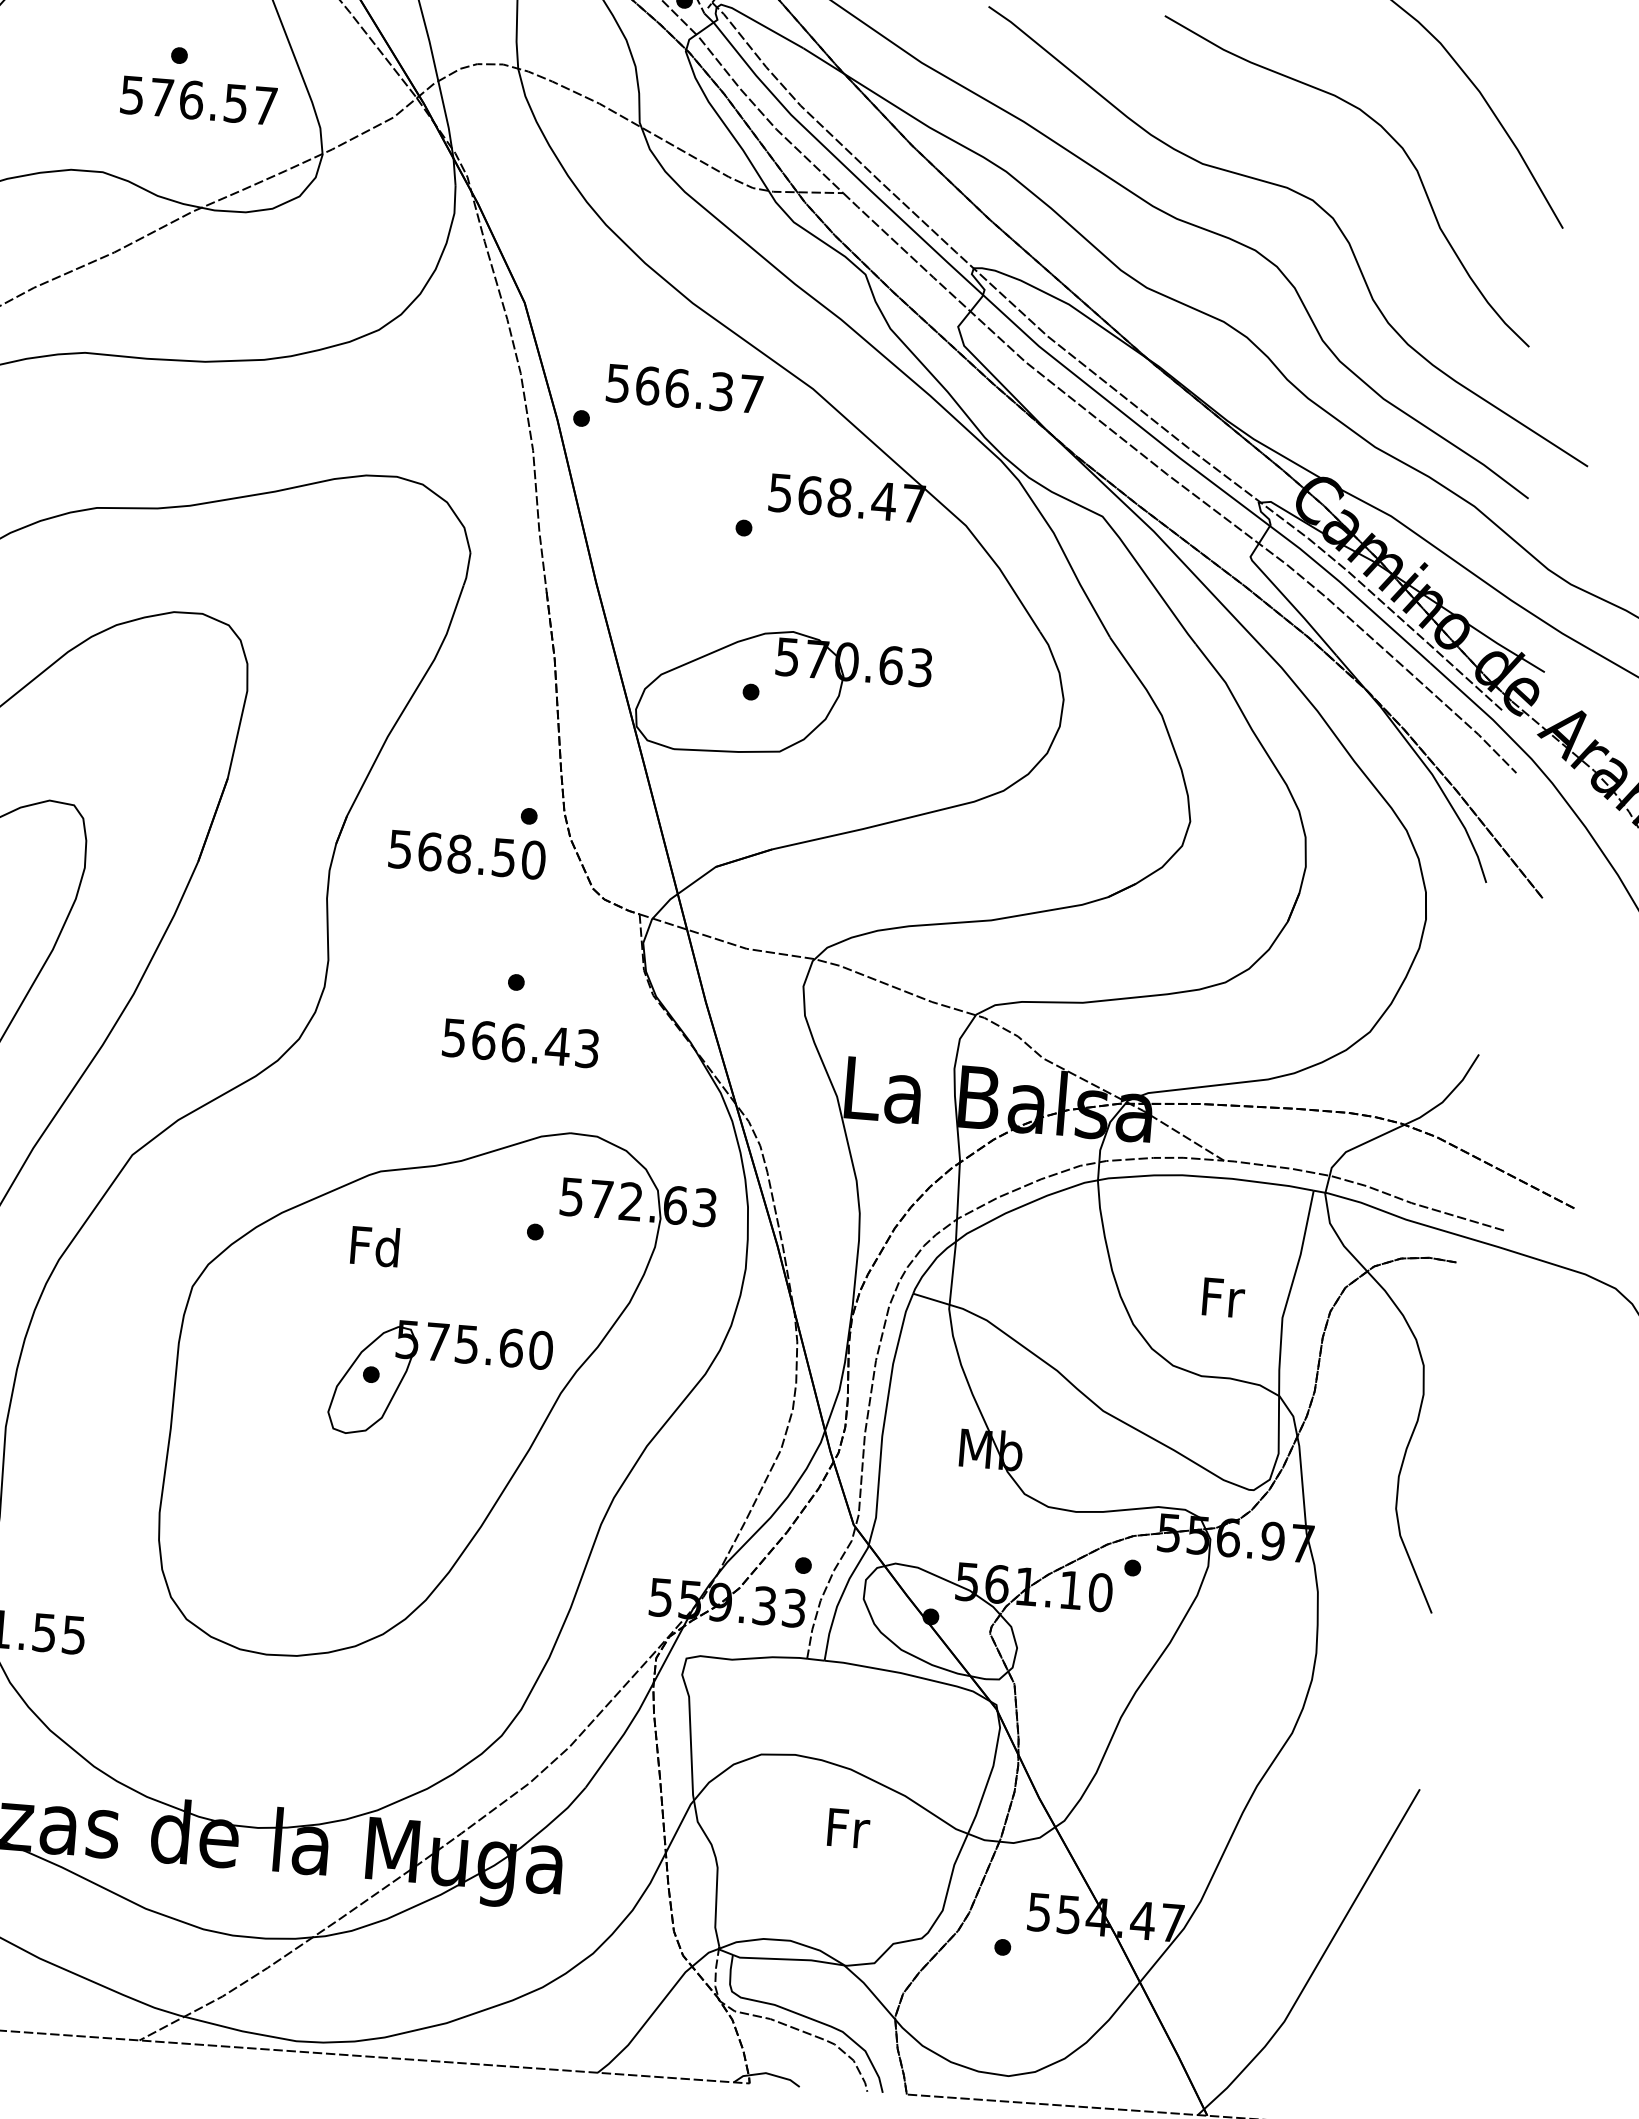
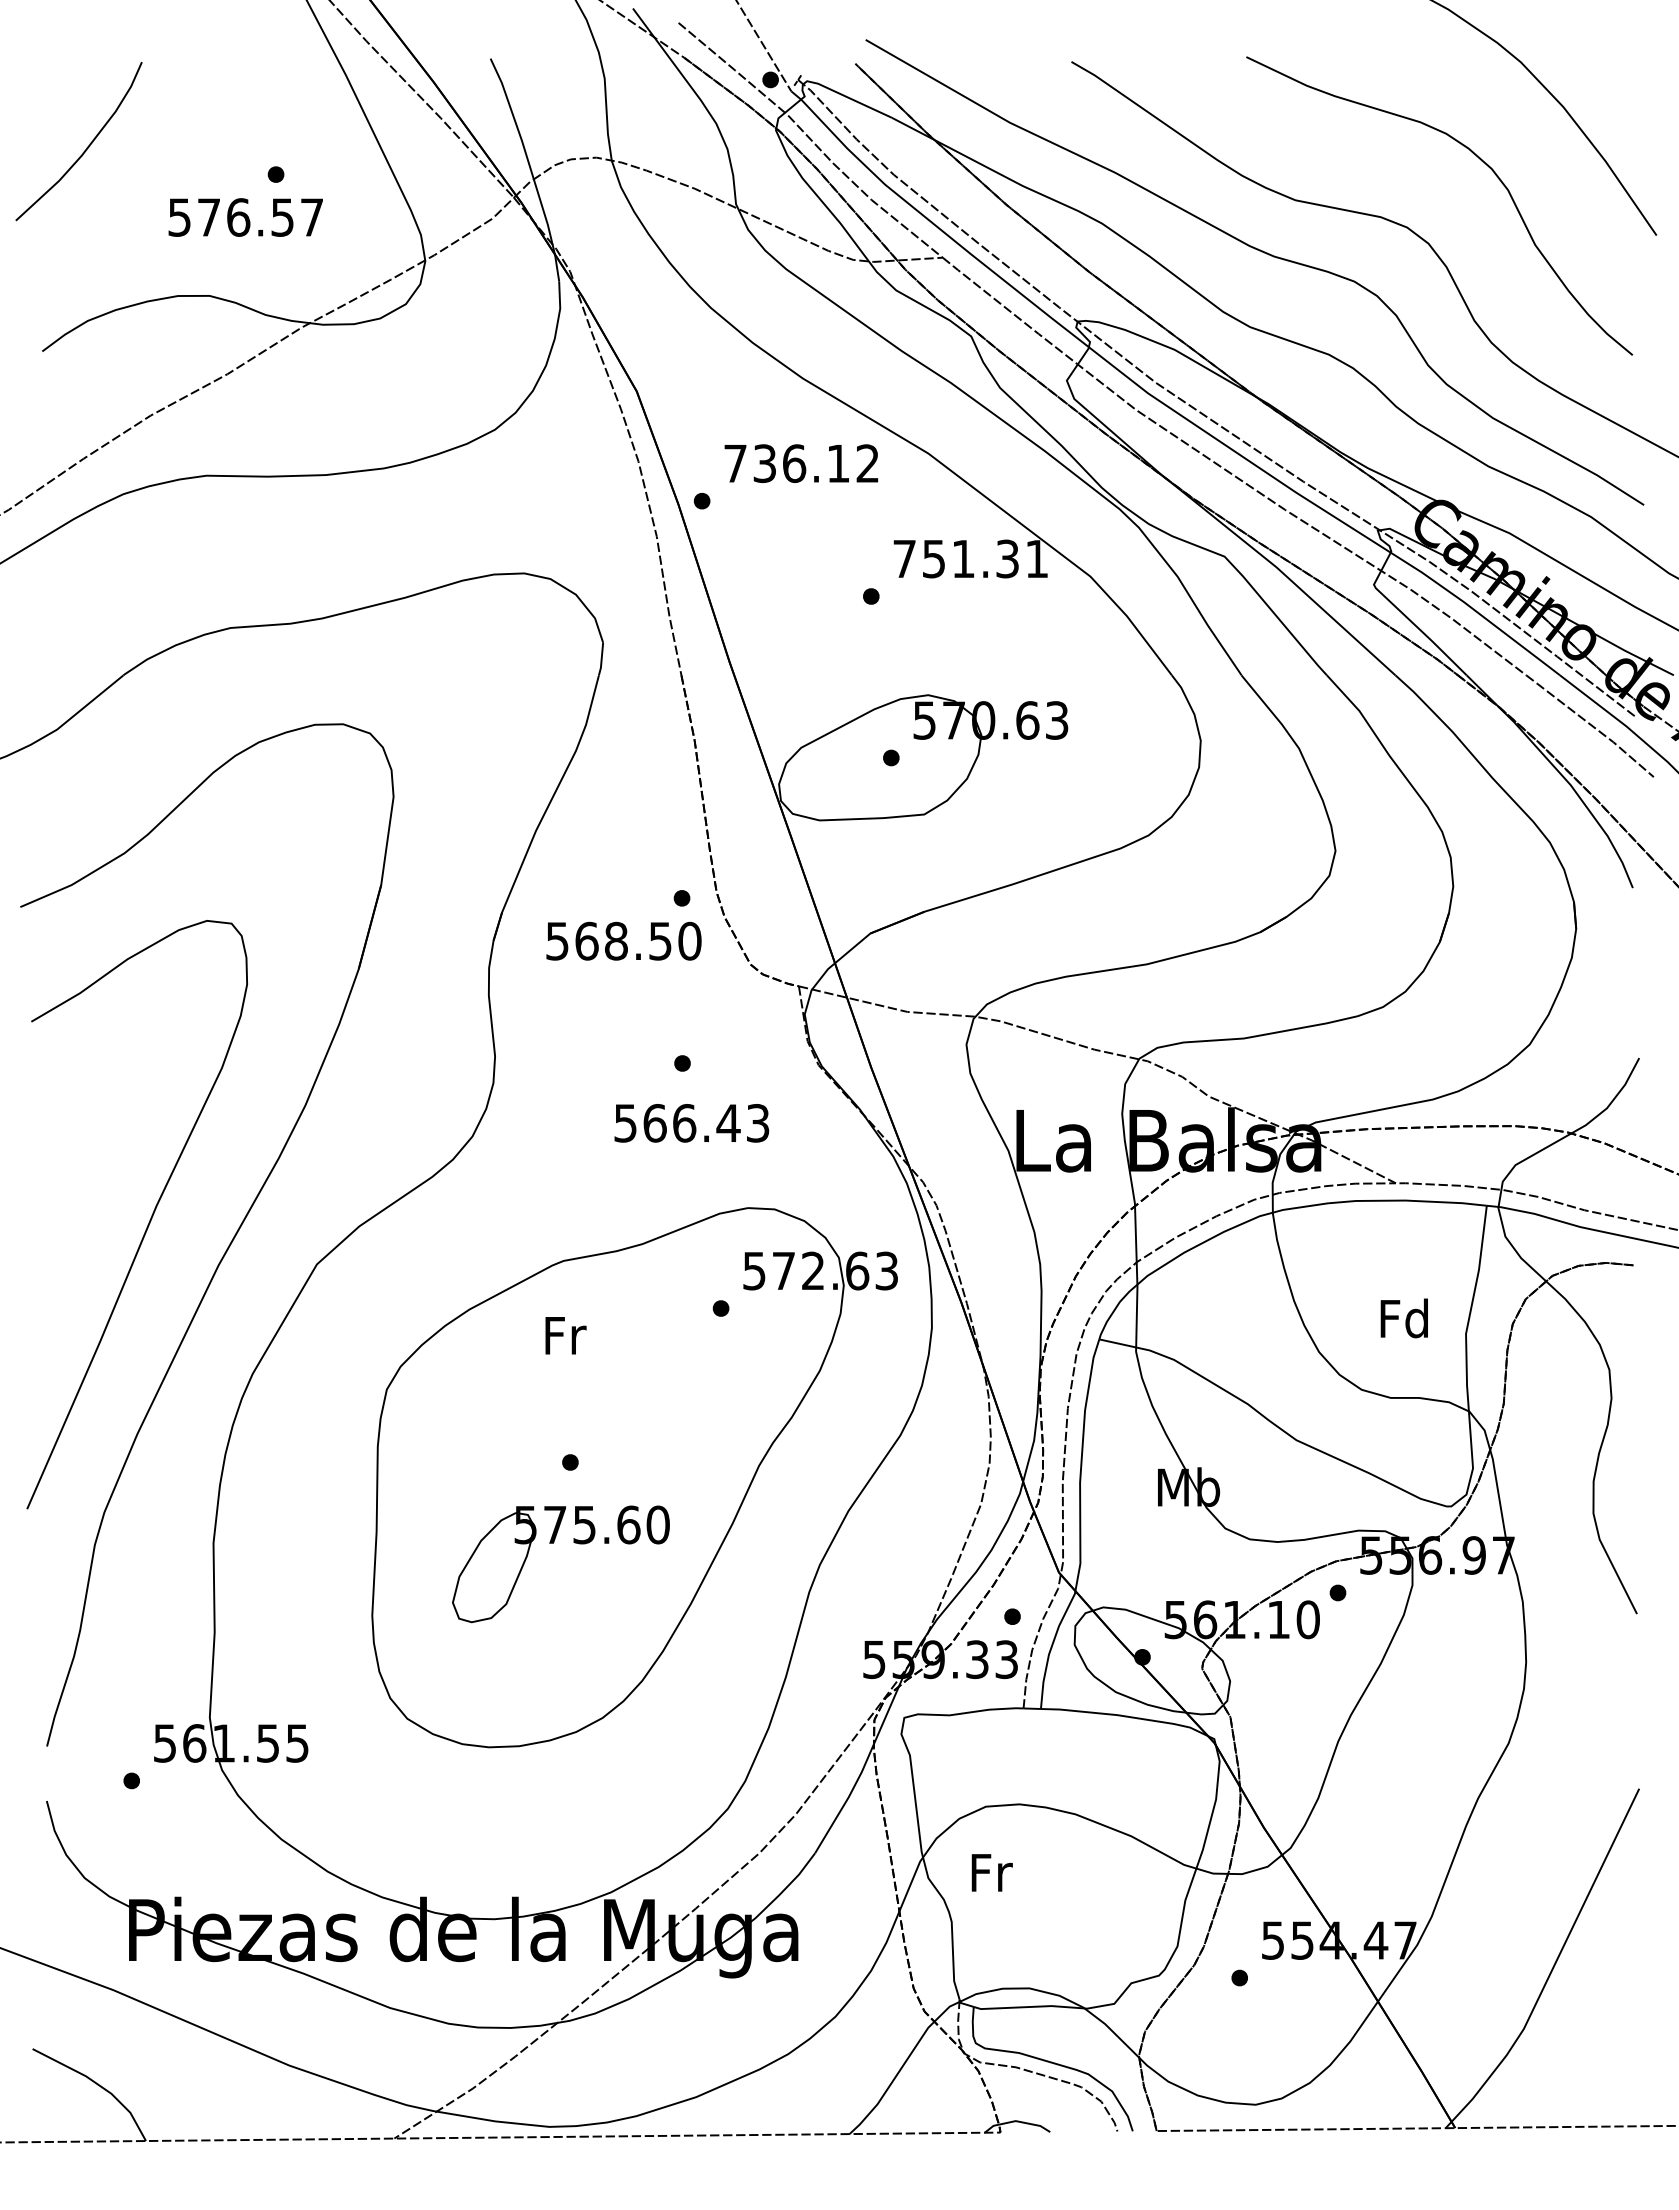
text: (198, 100) -> (245, 217), moved
text: (684, 388) -> (801, 463), 566.37 -> 736.12
text: (846, 497) -> (970, 558), 568.47 -> 751.31
text: (374, 1246) -> (563, 1335), Fd -> Fr
text: (1220, 1297) -> (1403, 1318), Fr -> Fd
part: (434, 1360) -> (553, 1543), moved
text: (848, 1828) -> (991, 1872), moved

